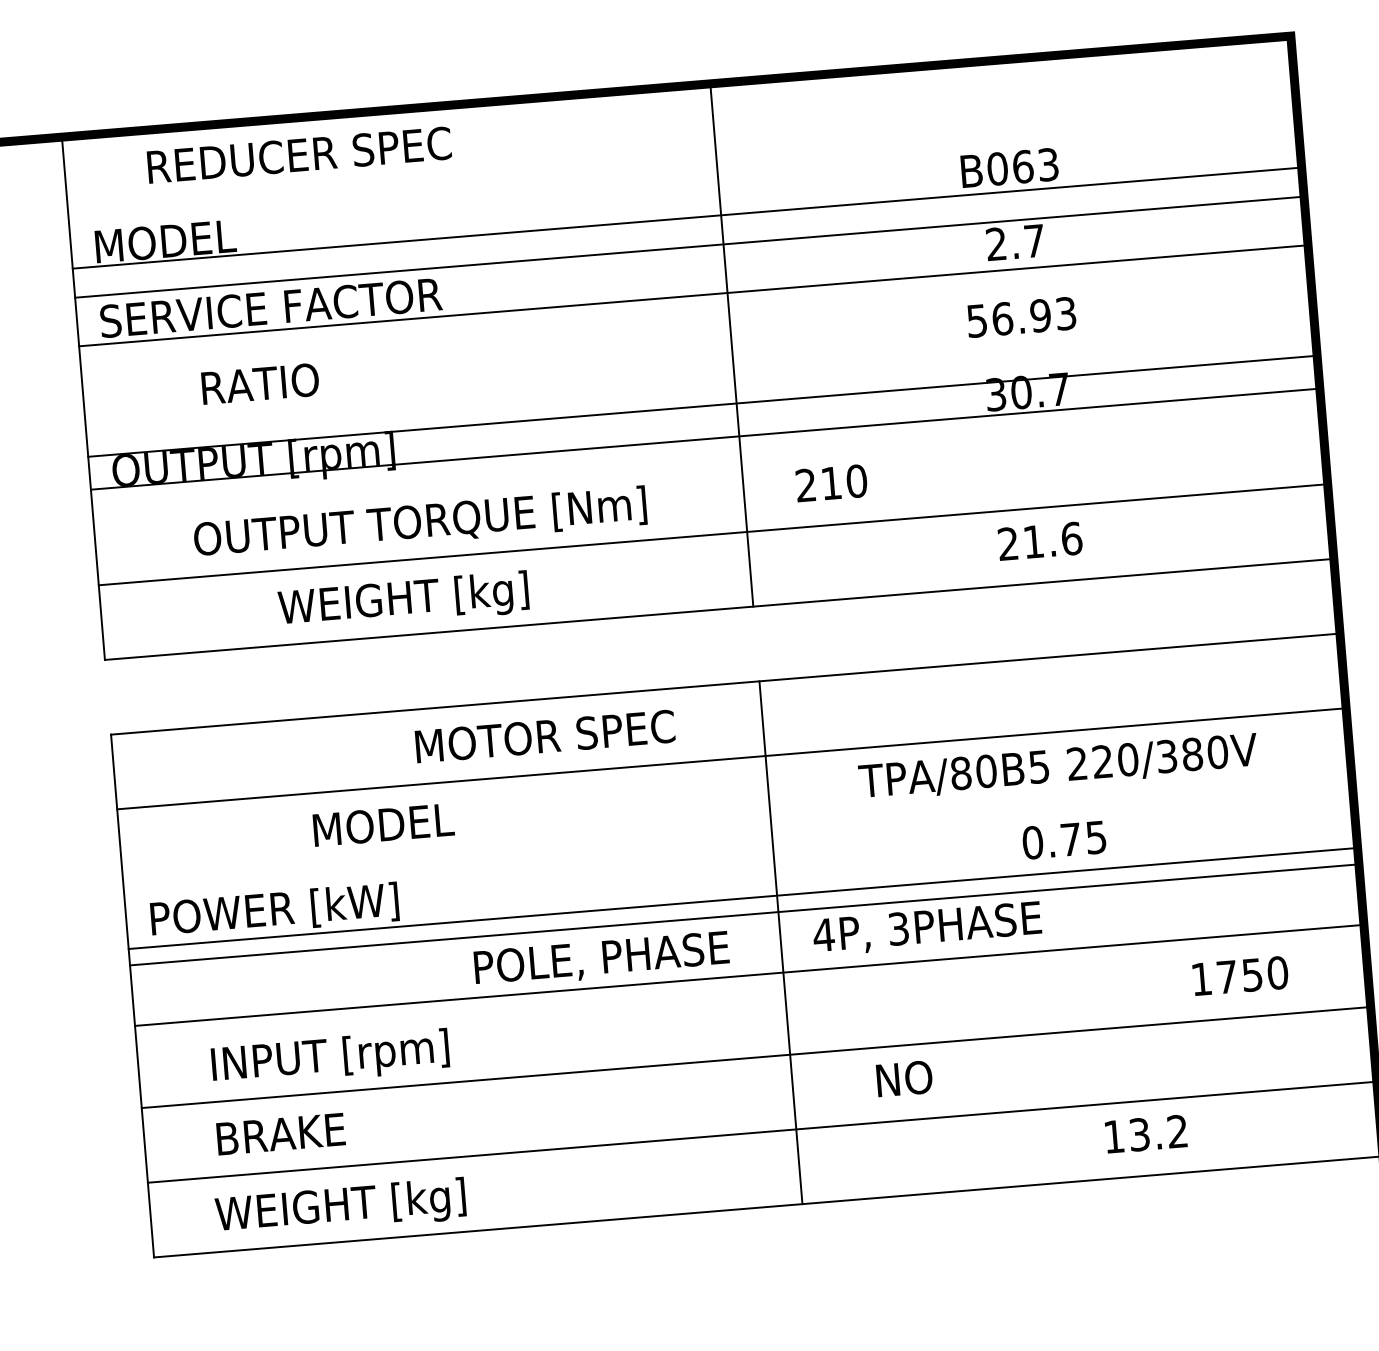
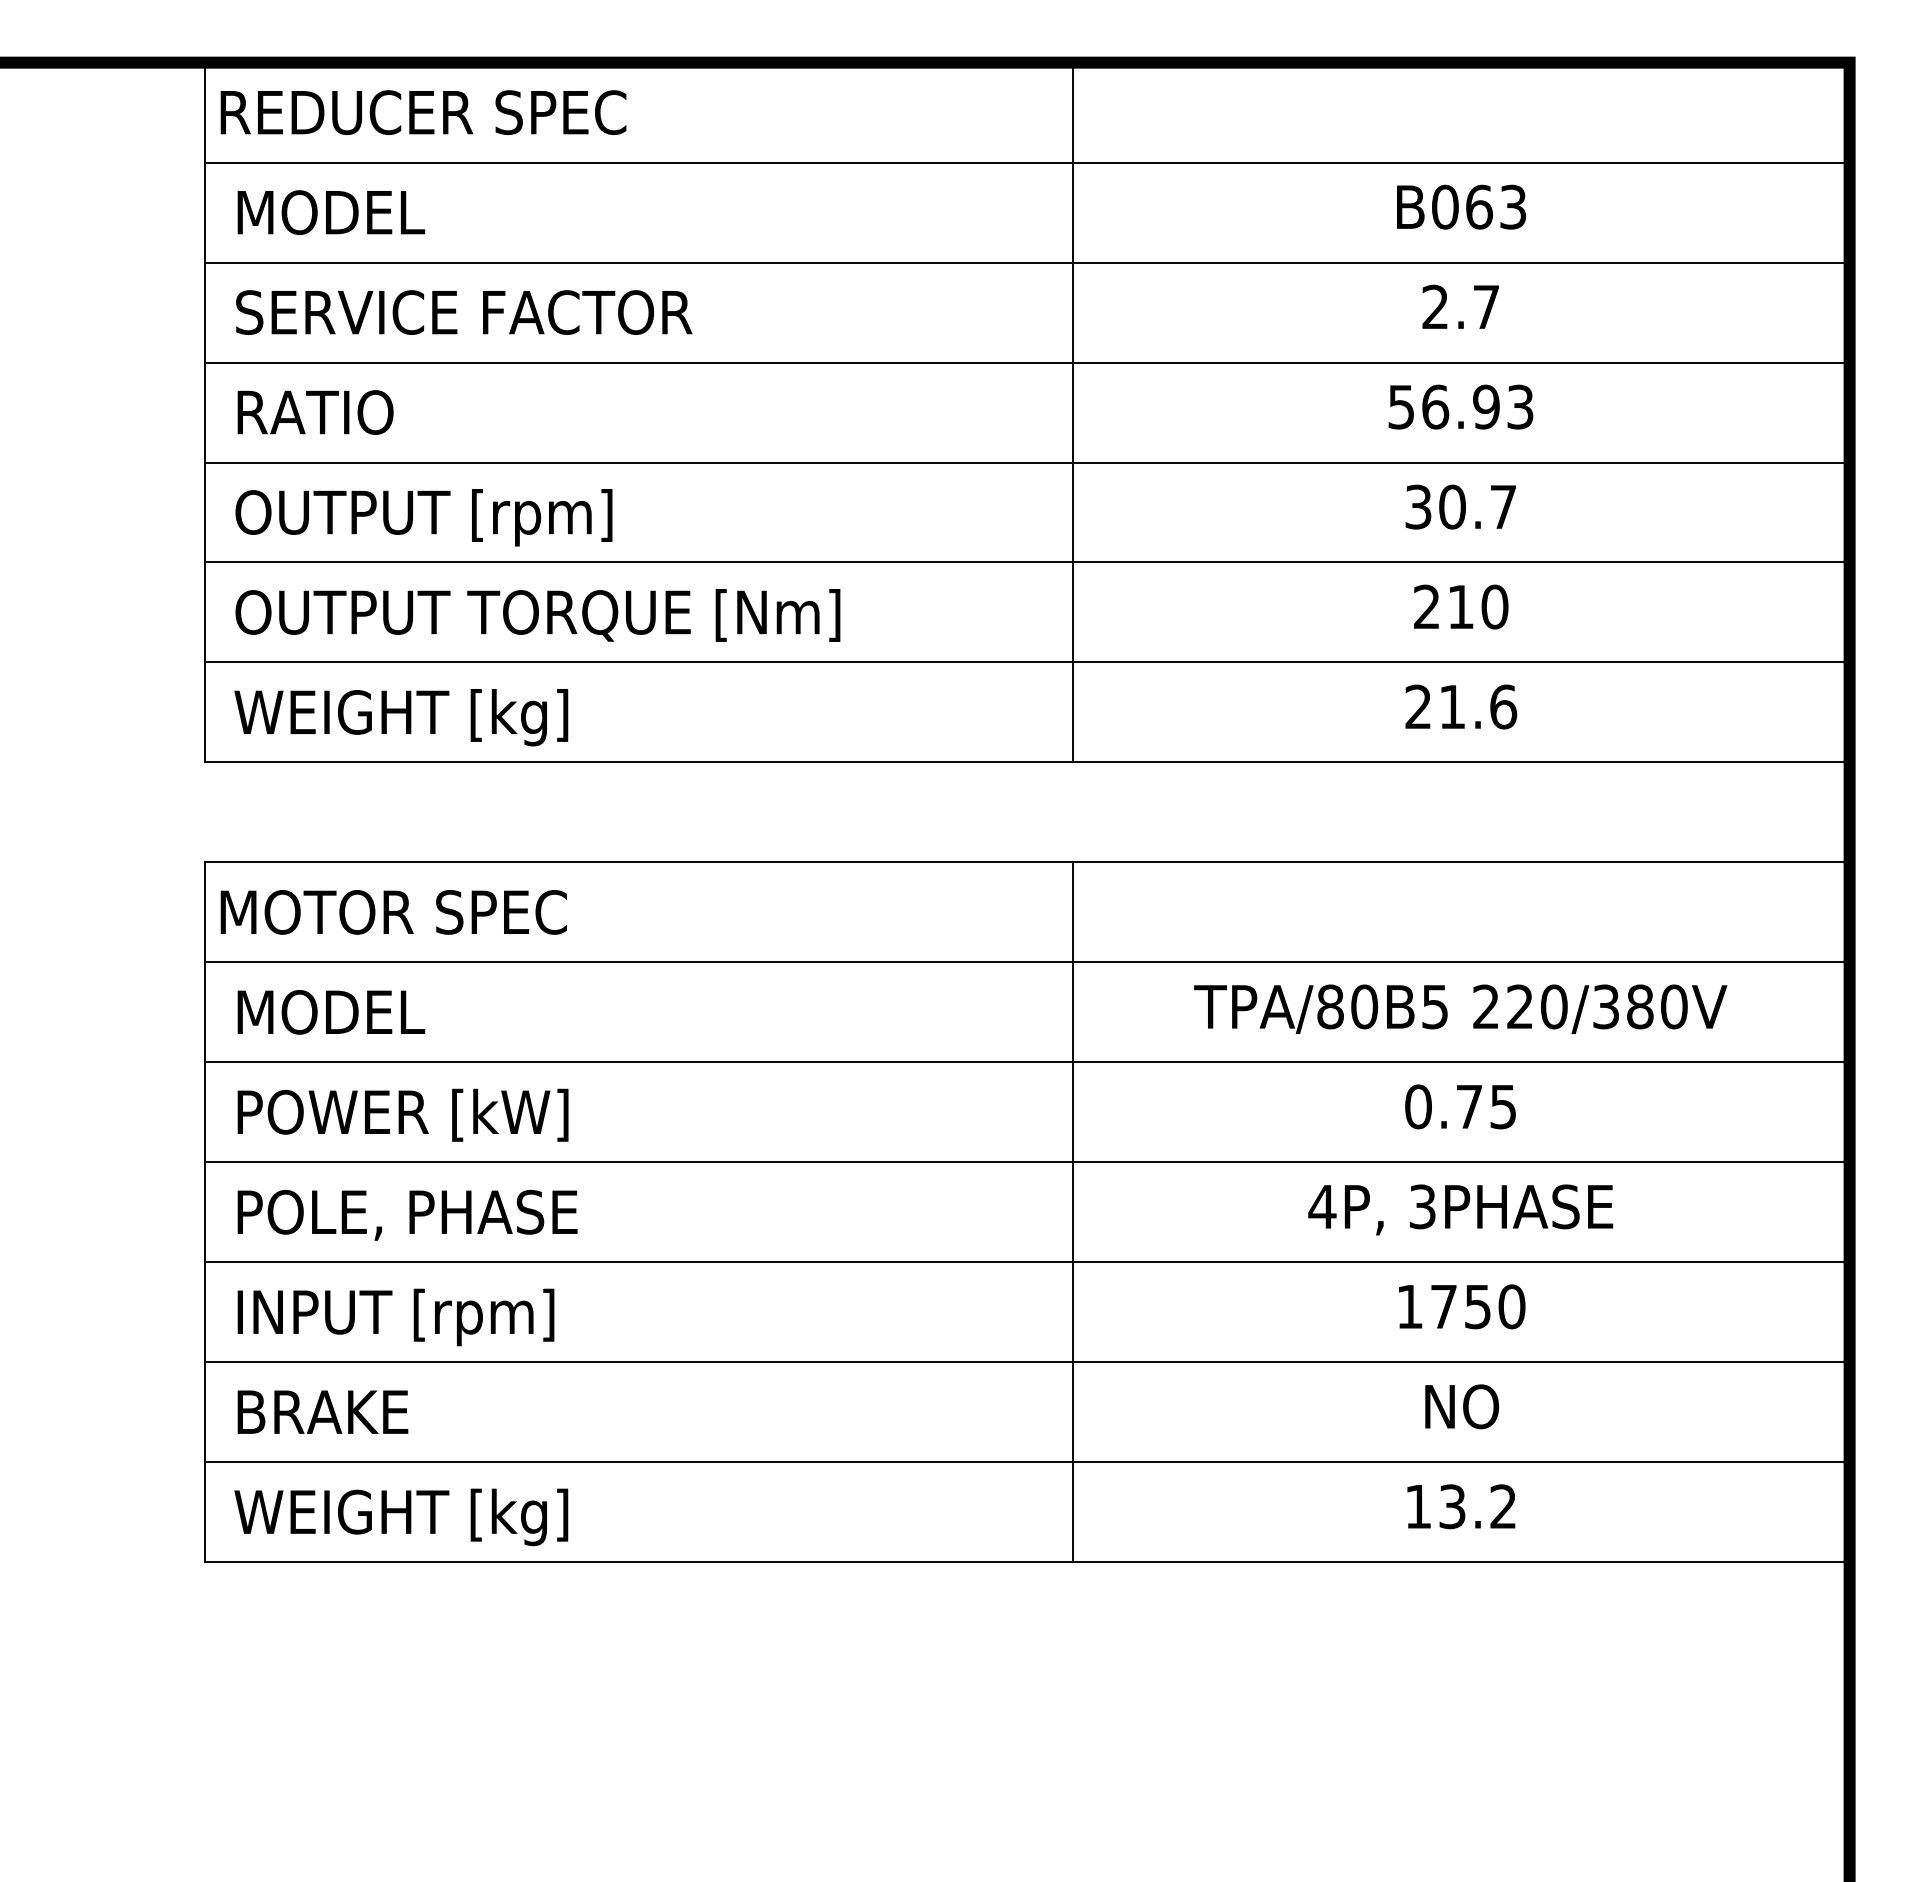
text: (299, 155) -> (423, 112), moved
line: (686, 218) -> (1026, 162), moved
line: (689, 247) -> (1026, 362), moved
line: (693, 295) -> (1026, 262), moved
text: (260, 383) -> (315, 412), moved
line: (702, 406) -> (1026, 562), moved
line: (704, 439) -> (1026, 462), moved
text: (831, 482) -> (1461, 606), moved
text: (420, 523) -> (537, 615), moved
text: (403, 601) -> (401, 717), moved
text: (545, 736) -> (393, 912), moved
text: (383, 825) -> (331, 1012), moved
line: (742, 898) -> (1026, 1062), moved
line: (744, 915) -> (1026, 1262), moved
text: (927, 928) -> (1460, 1209), moved
text: (601, 959) -> (407, 1214), moved
line: (748, 975) -> (1026, 1162), moved
text: (1240, 975) -> (1462, 1306), moved
text: (330, 1058) -> (395, 1317), moved
text: (904, 1078) -> (1462, 1406), moved
text: (280, 1133) -> (322, 1411), moved
text: (1146, 1133) -> (1461, 1506), moved
text: (340, 1208) -> (401, 1517), moved

